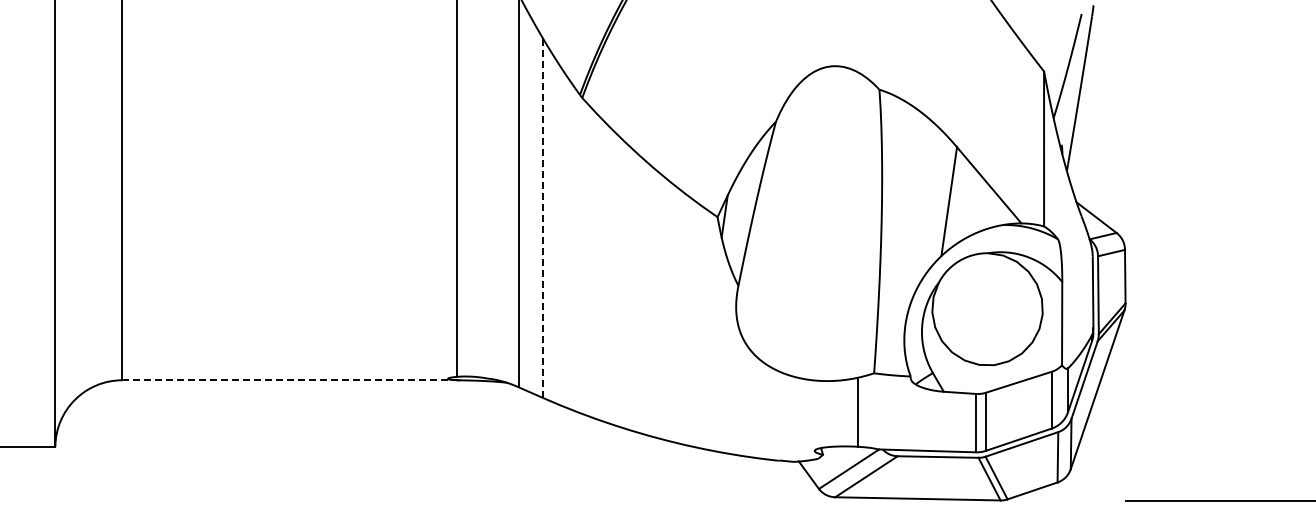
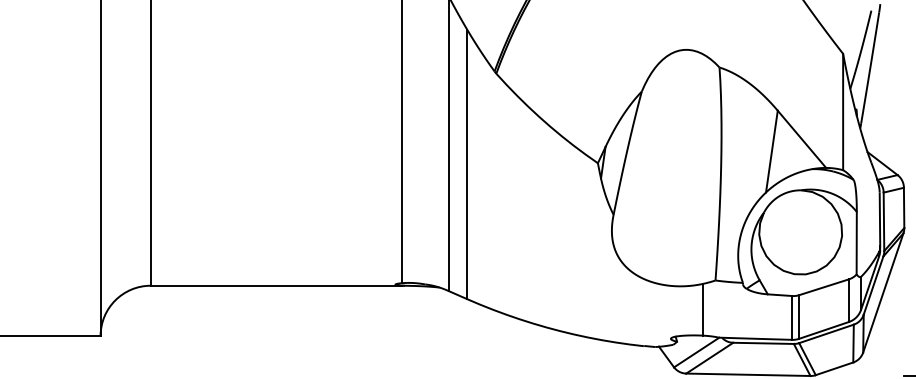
line: (543, 218) -> (467, 164), dashed -> solid
line: (289, 380) -> (276, 285), dashed -> solid

